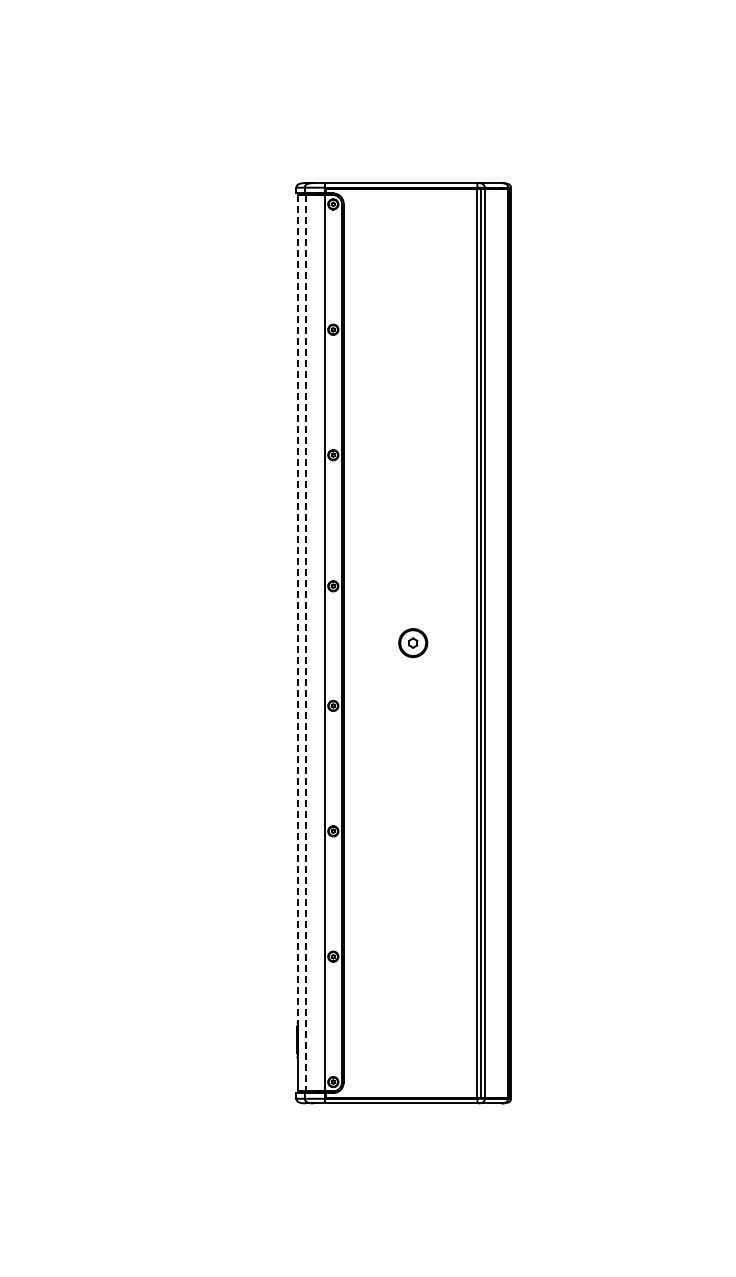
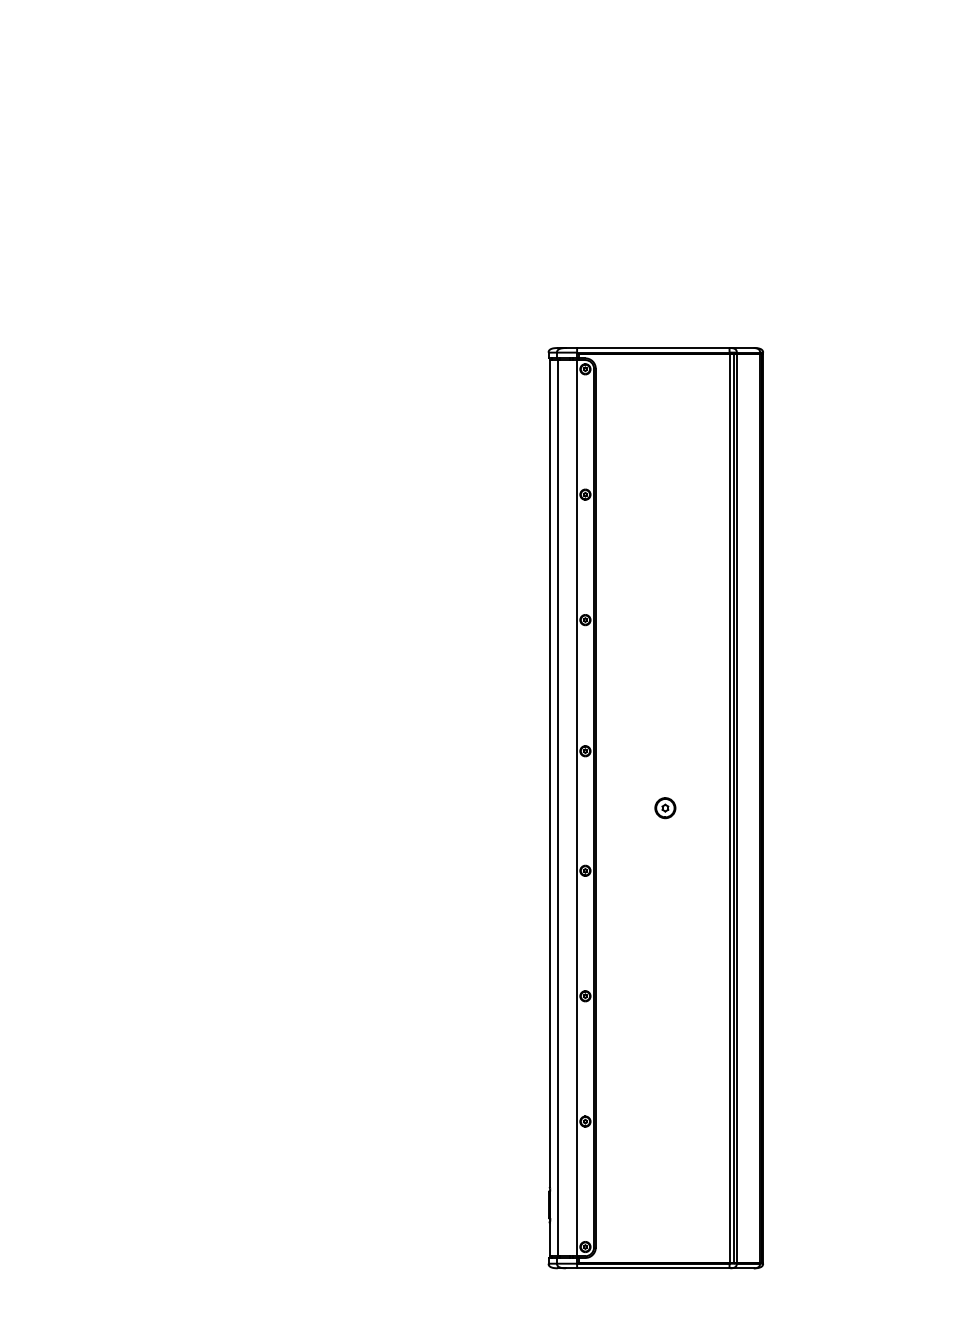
line: (297, 608) -> (549, 773), dashed -> solid
line: (306, 643) -> (558, 808), dashed -> solid
part: (413, 643) -> (665, 808), size x0.71

